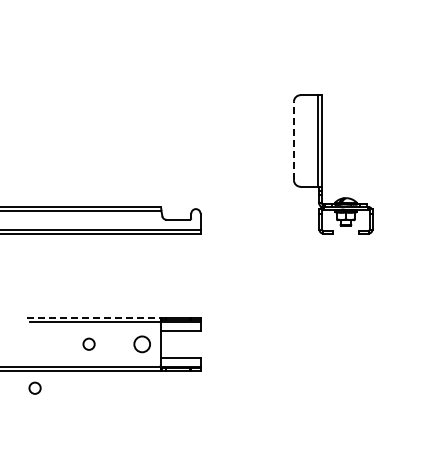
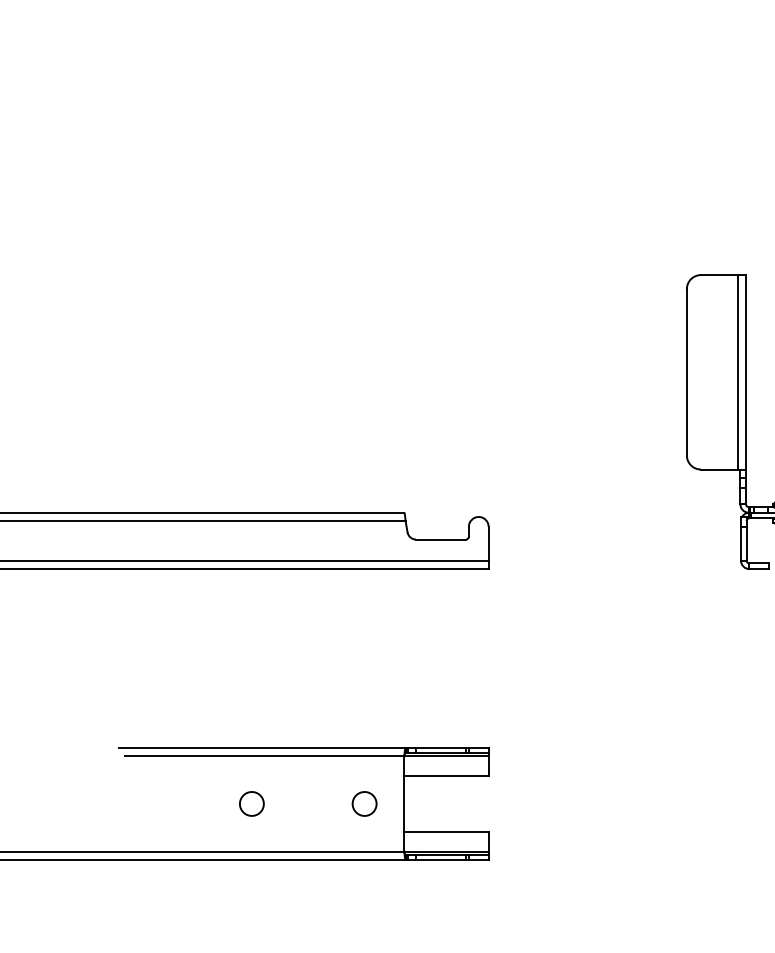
line: (293, 140) -> (685, 371), dashed -> solid
line: (94, 317) -> (263, 747), dashed -> solid
circle: (141, 343) -> (363, 802), size x0.71
circle: (34, 387) -> (135, 895), removed

